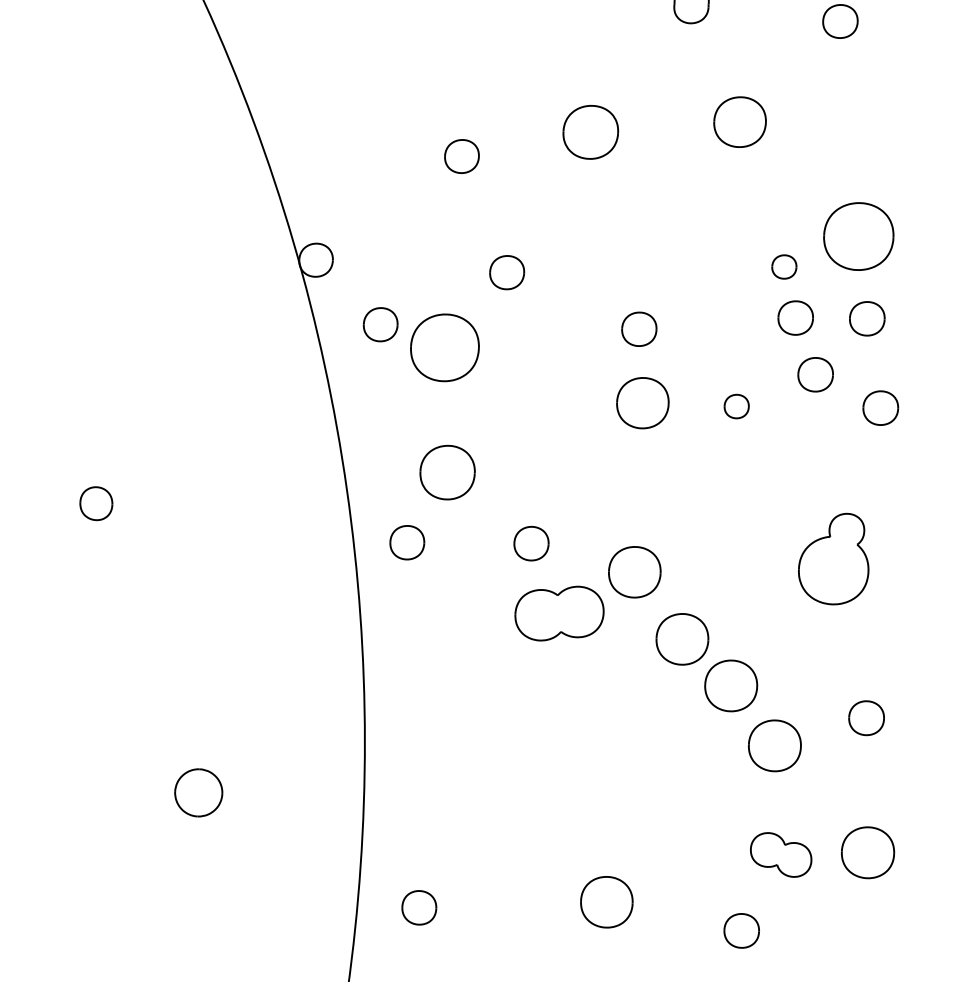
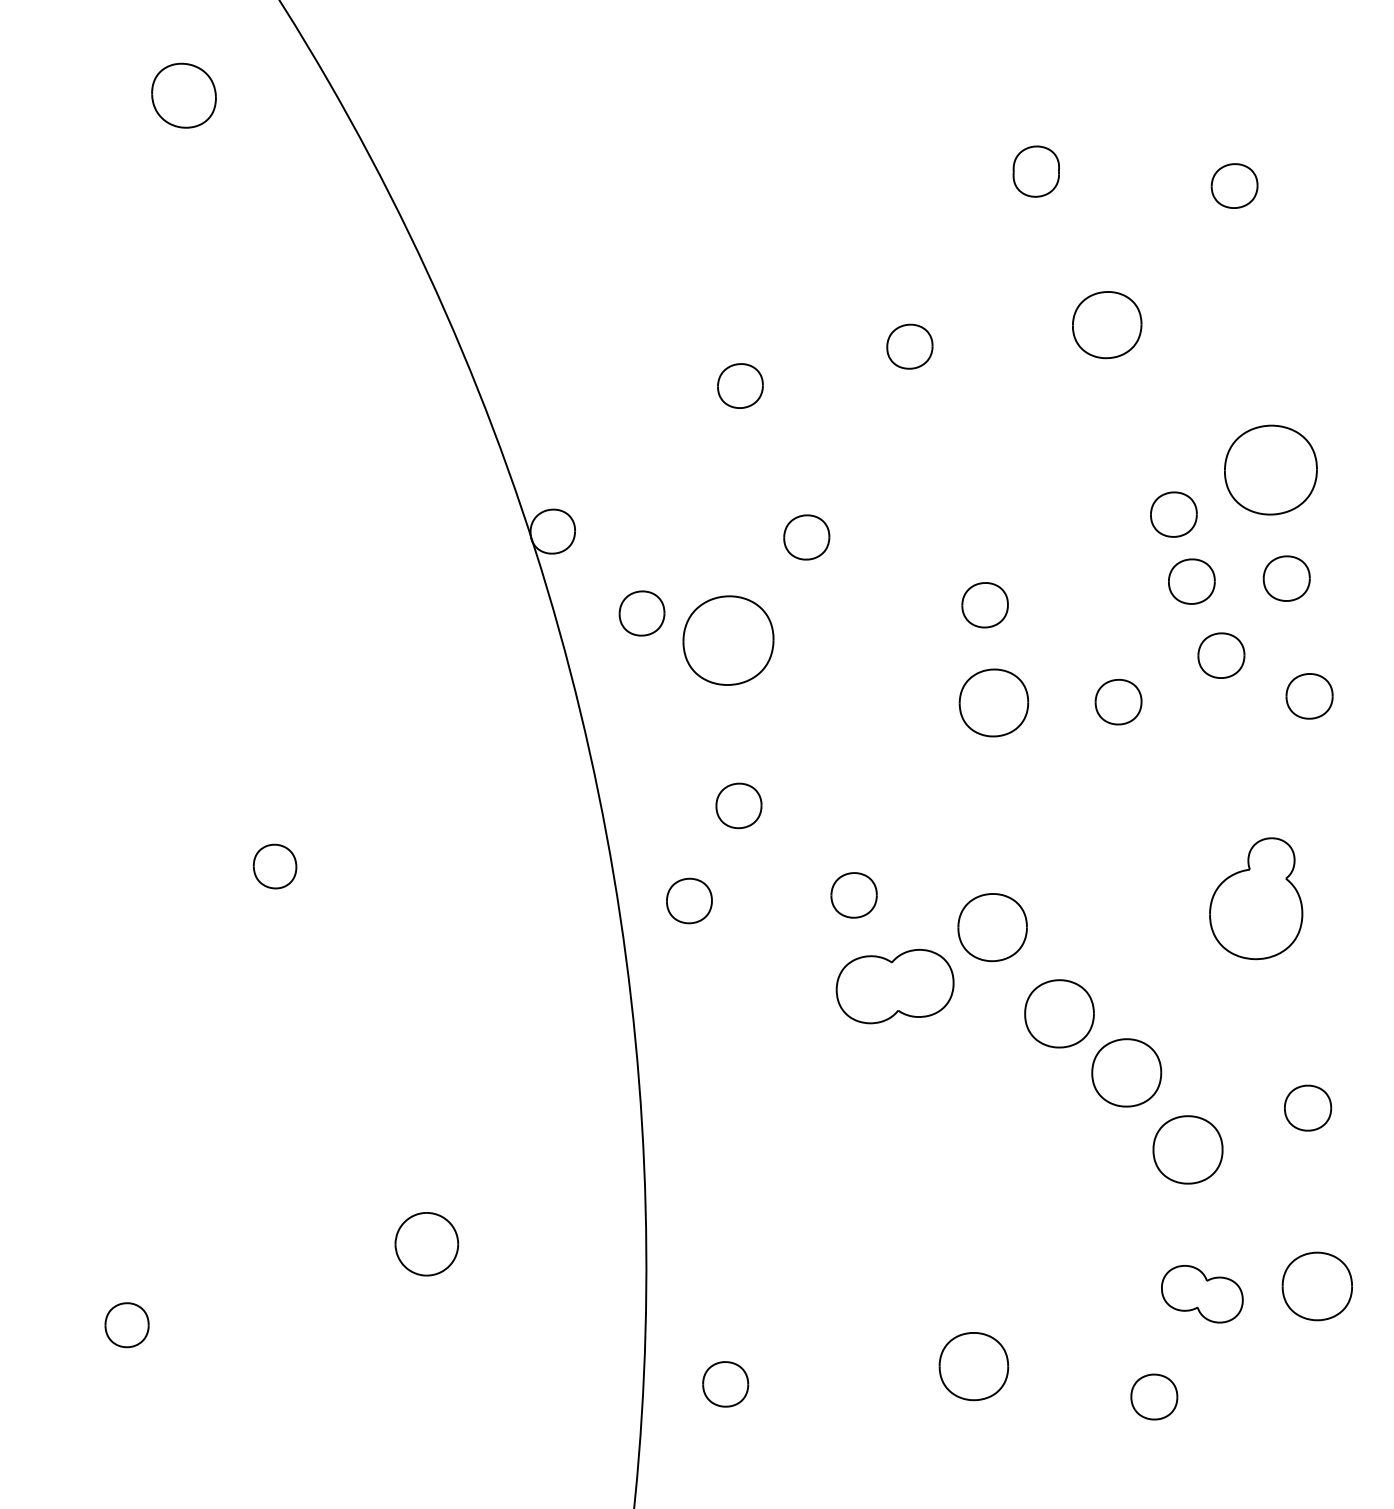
part: (590, 132) -> (909, 346), size x0.62
part: (784, 266) -> (1173, 514), size x1.43
part: (736, 406) -> (1118, 702), size x1.43
part: (447, 472) -> (738, 805), size x0.62

